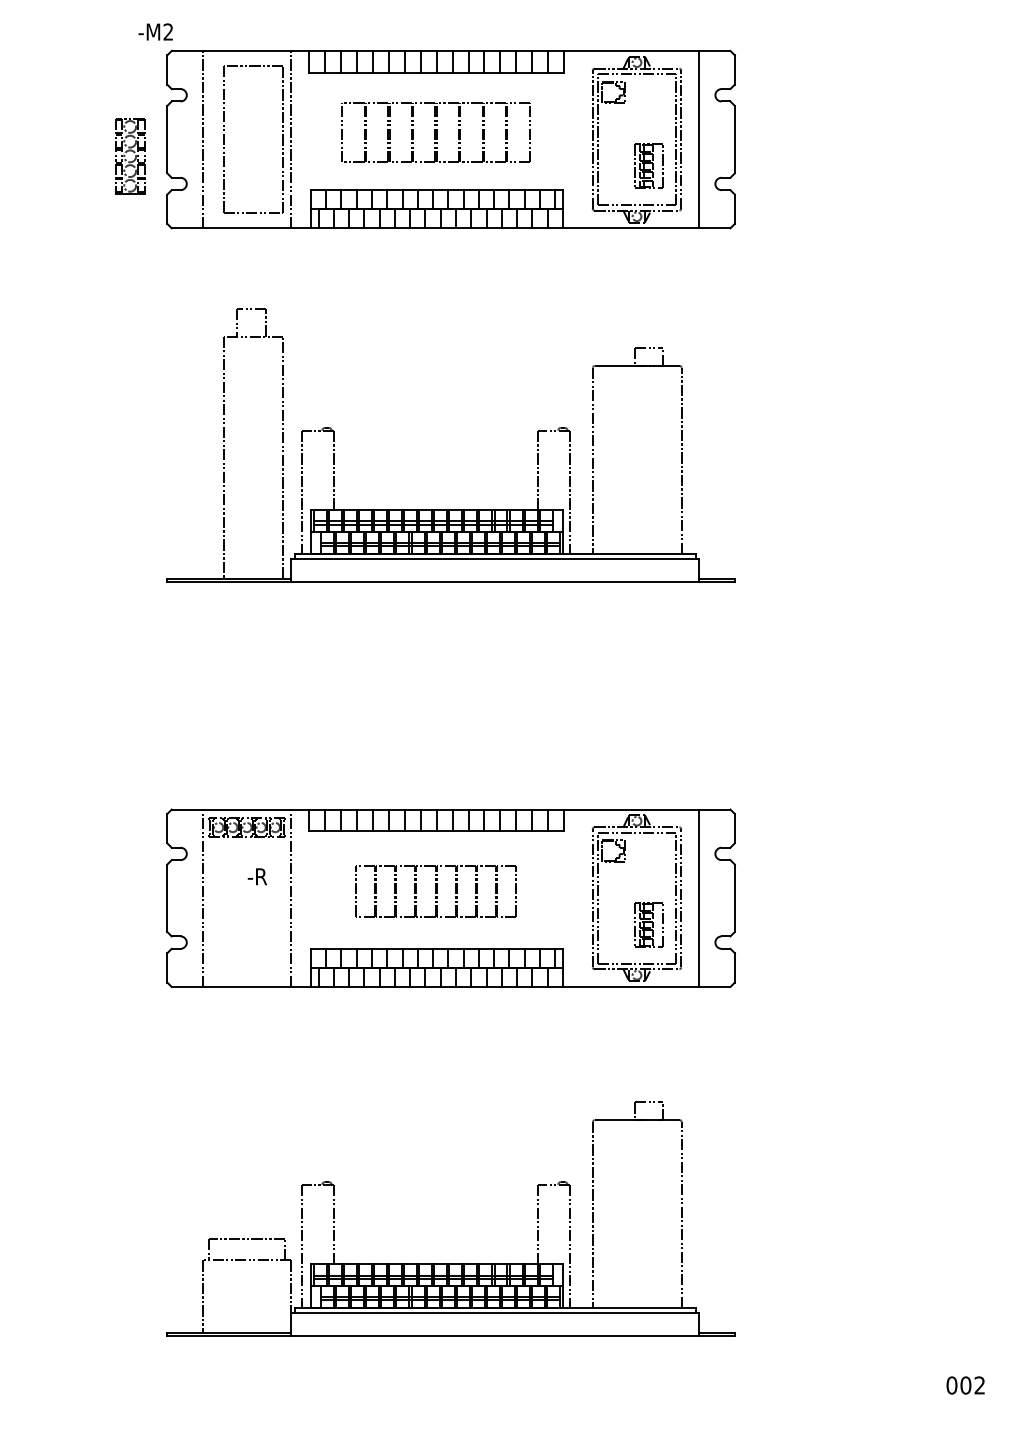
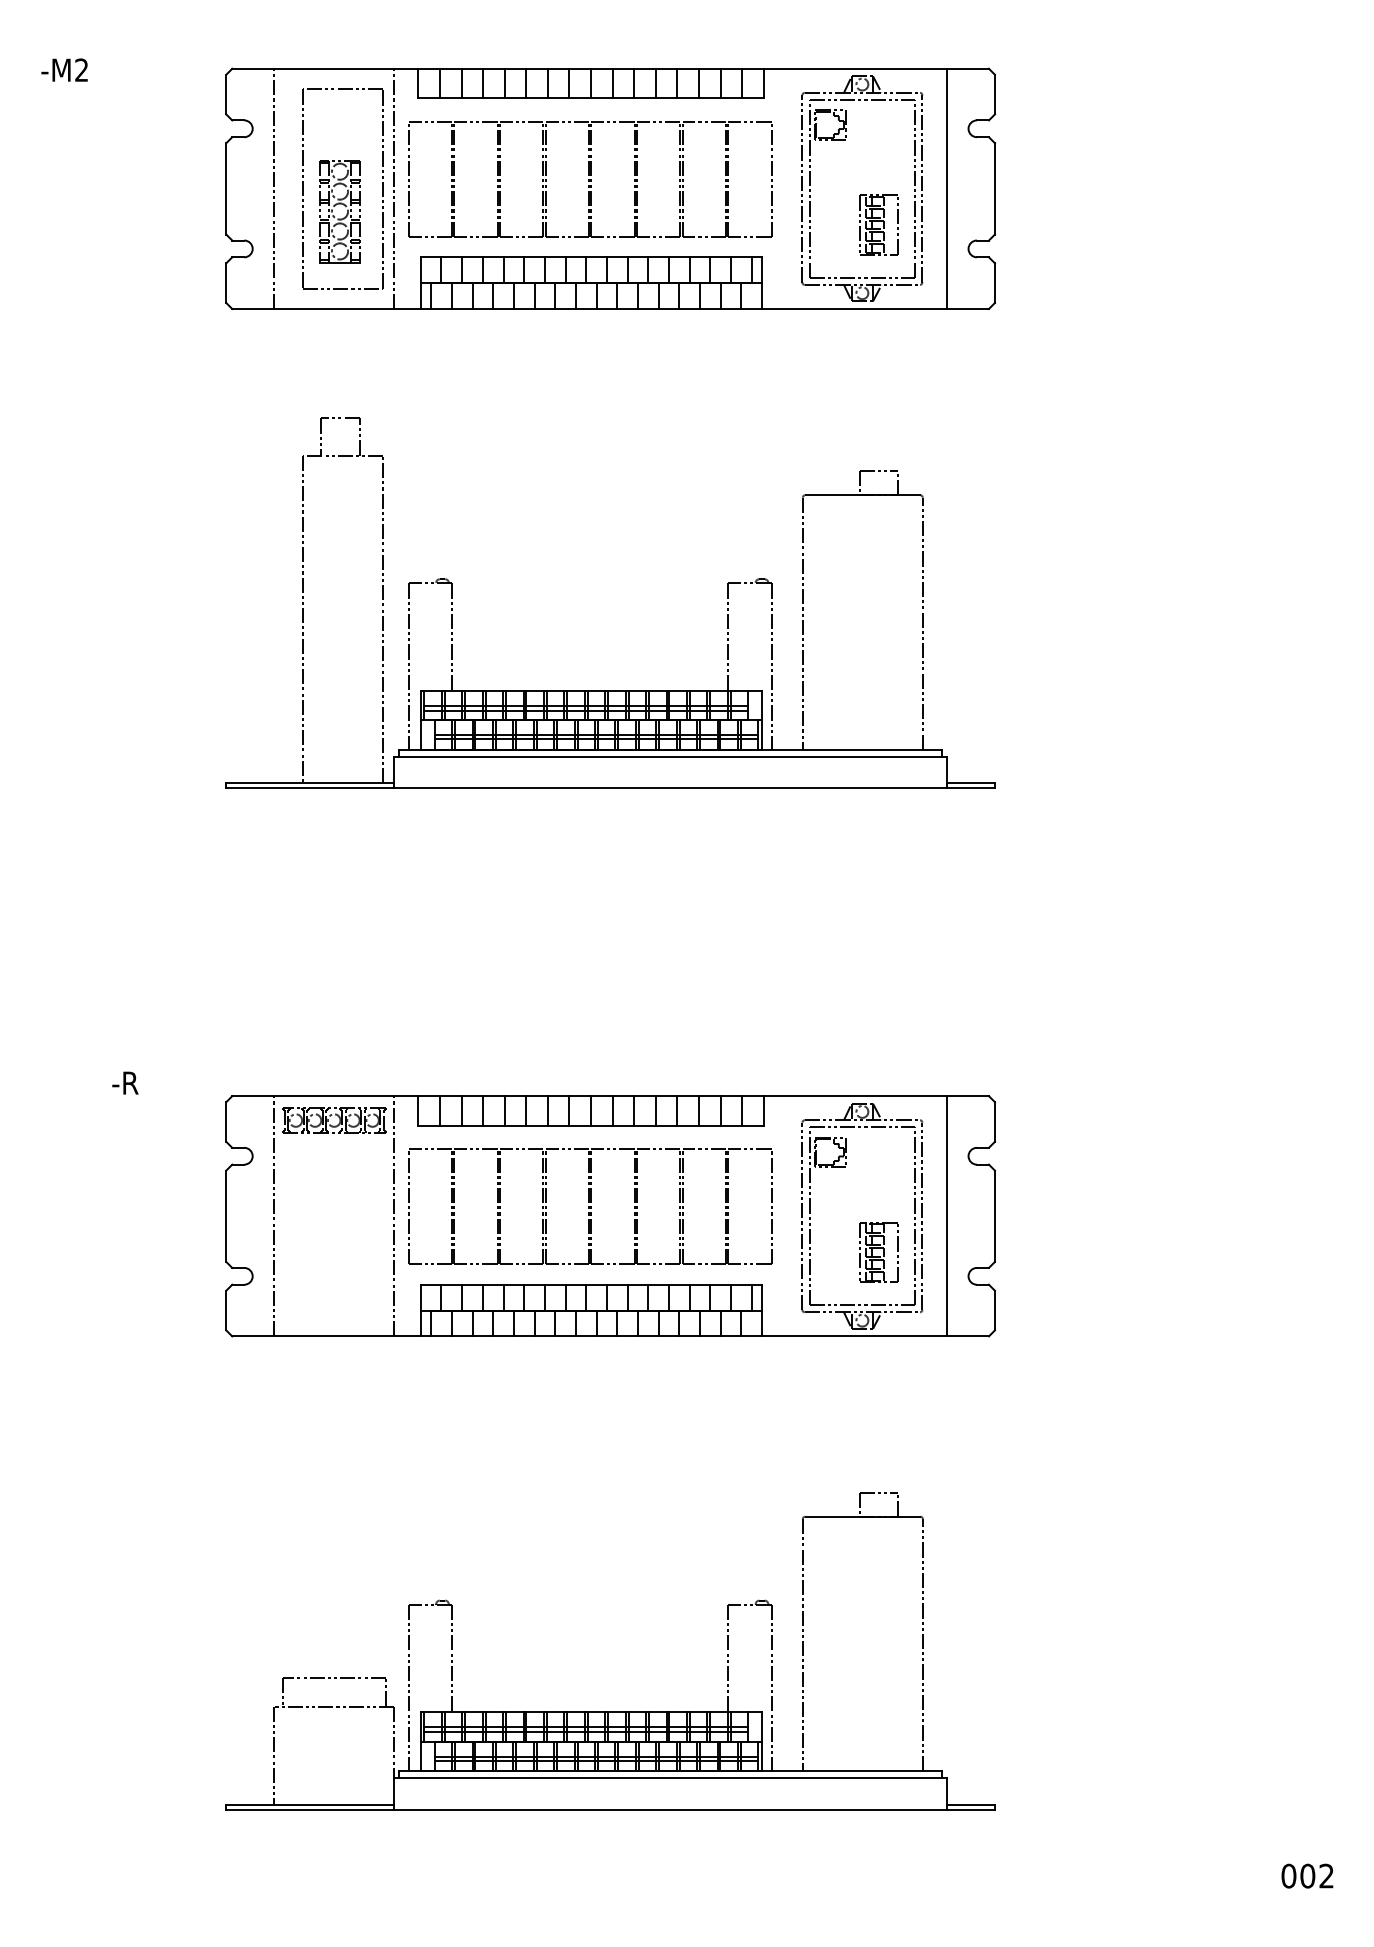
text: (155, 31) -> (64, 69), moved
part: (436, 132) -> (590, 179), size x1.43
part: (126, 152) -> (335, 206), moved
text: (257, 876) -> (125, 1082), moved
part: (436, 891) -> (590, 1206), size x1.67

